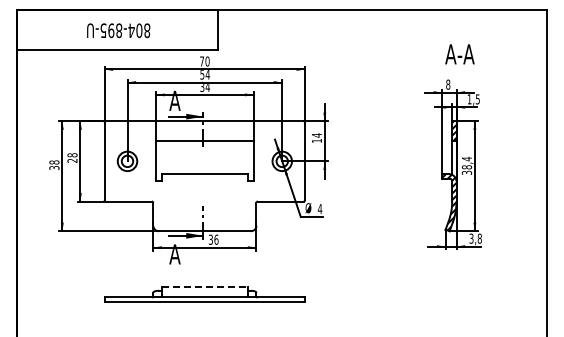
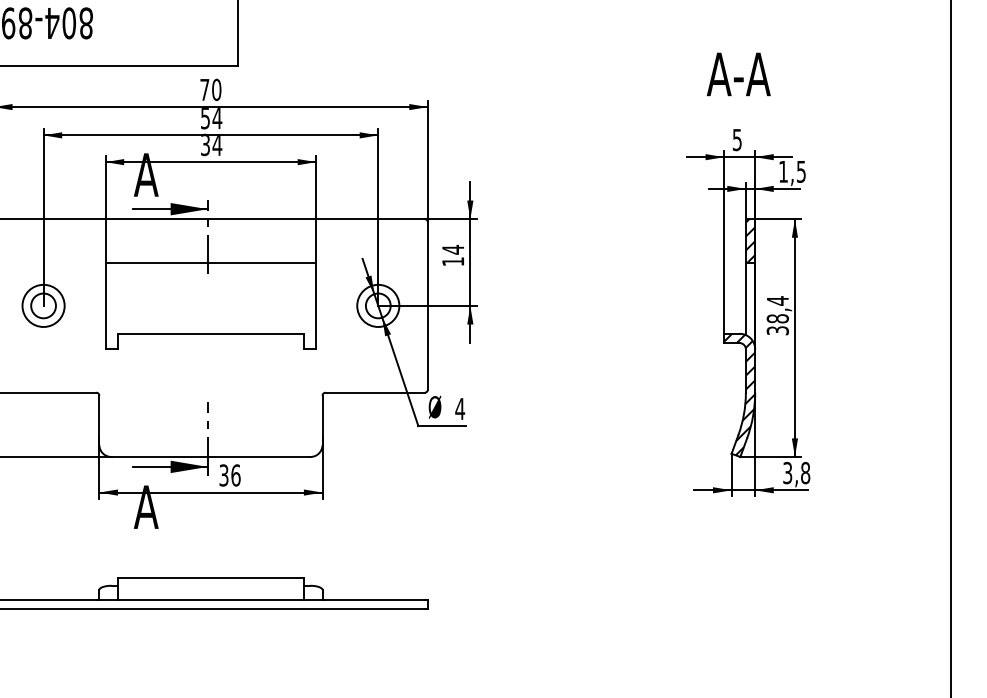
text: (459, 54) -> (737, 74), moved
text: (448, 84) -> (737, 139), 8 -> 5
line: (204, 287) -> (210, 578), dashed -> solid

